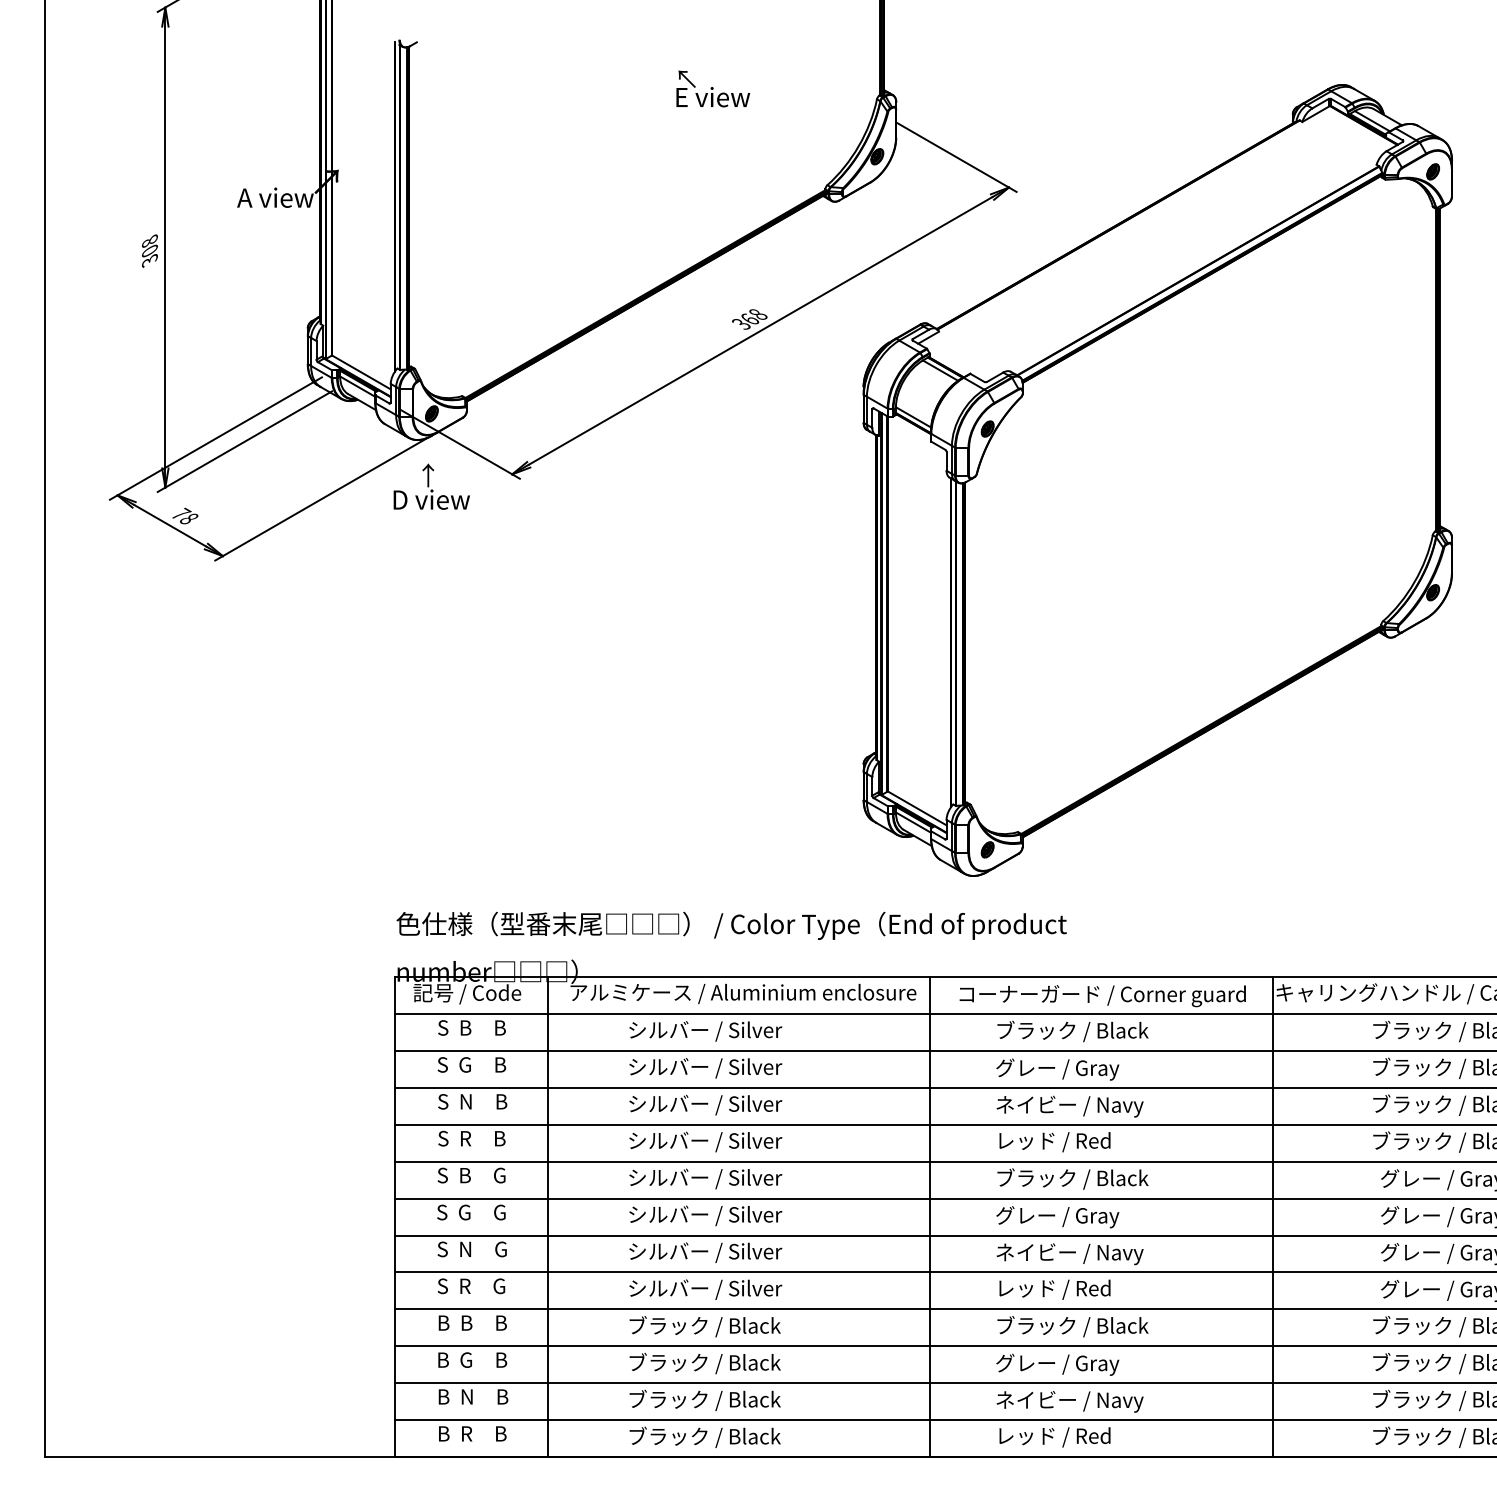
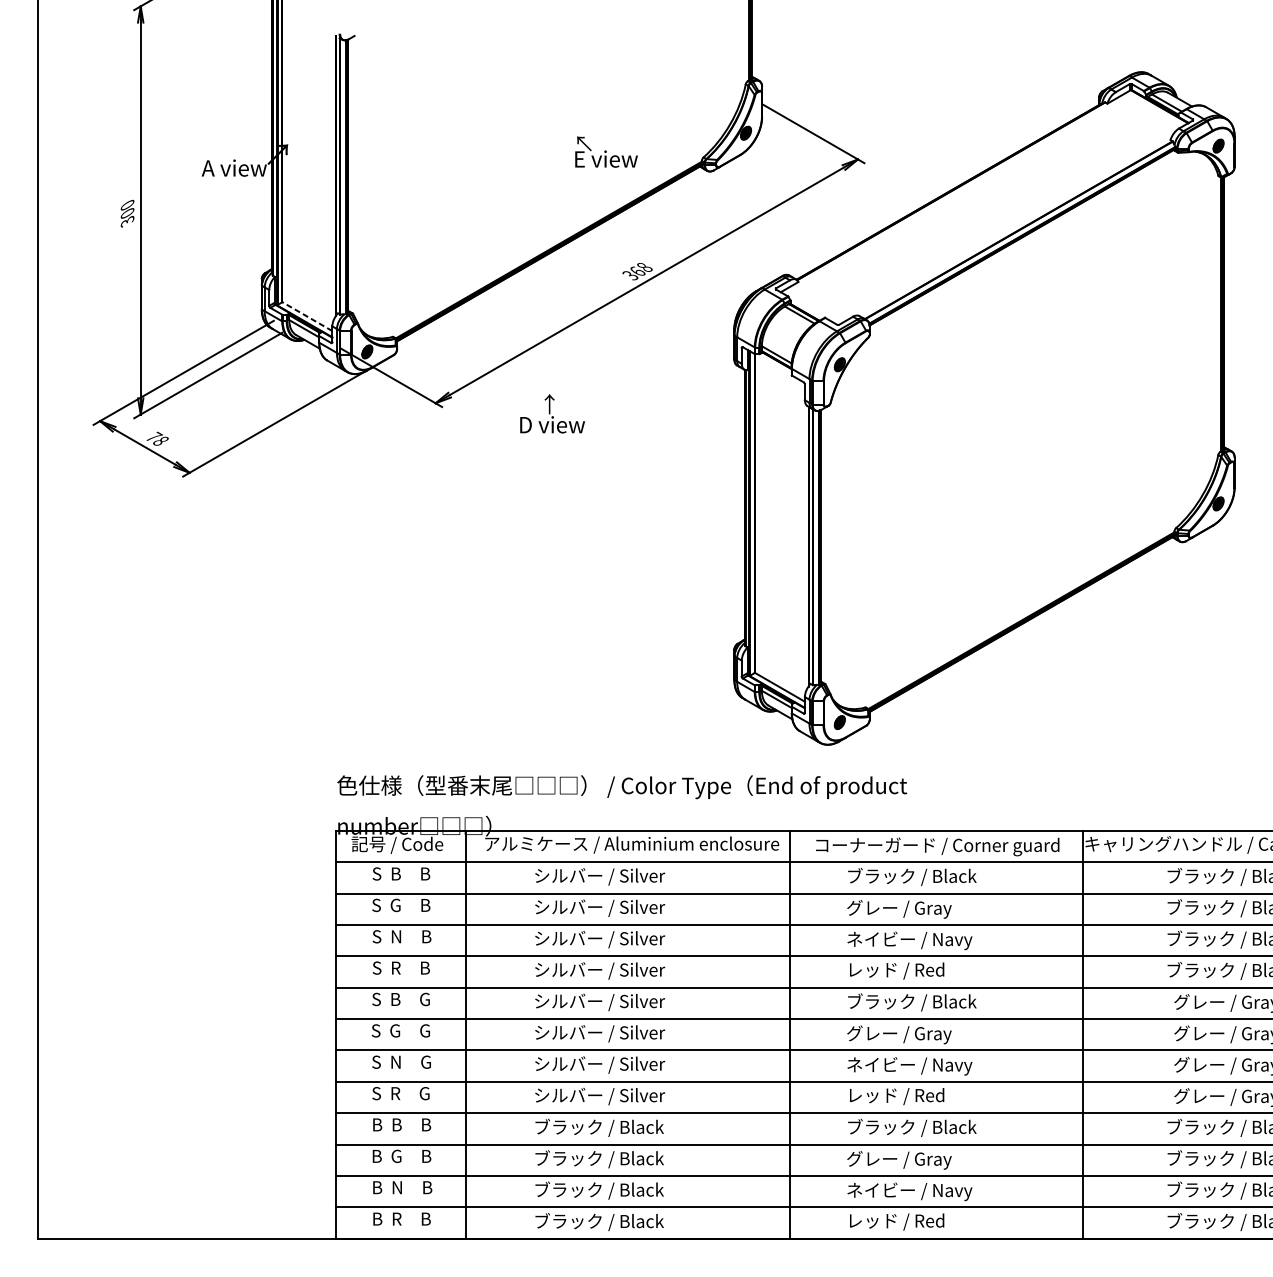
text: (713, 88) -> (606, 151), moved
text: (149, 240) -> (127, 204), 308 -> 300
line: (360, 372) -> (306, 316), solid -> dashed
text: (431, 486) -> (552, 413), moved

